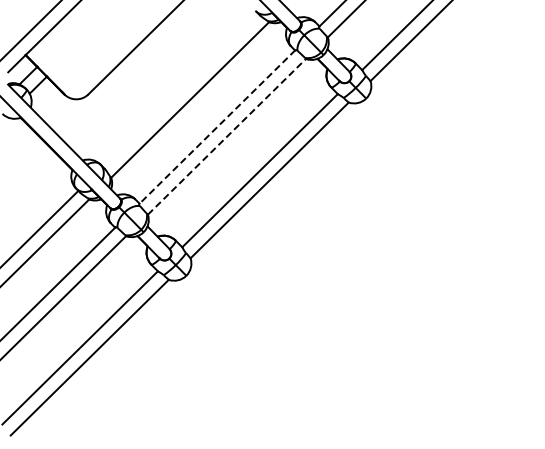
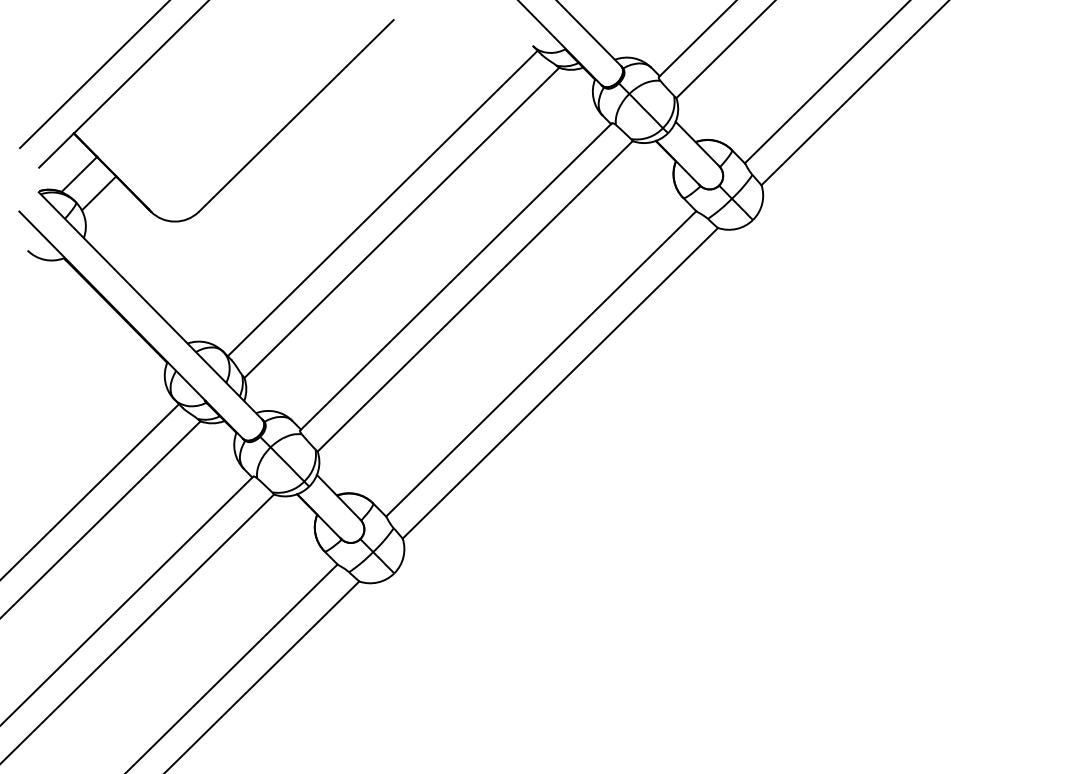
line: (180, 89) -> (382, 201), added
line: (217, 127) -> (456, 277), dashed -> solid
line: (226, 136) -> (474, 295), dashed -> solid

